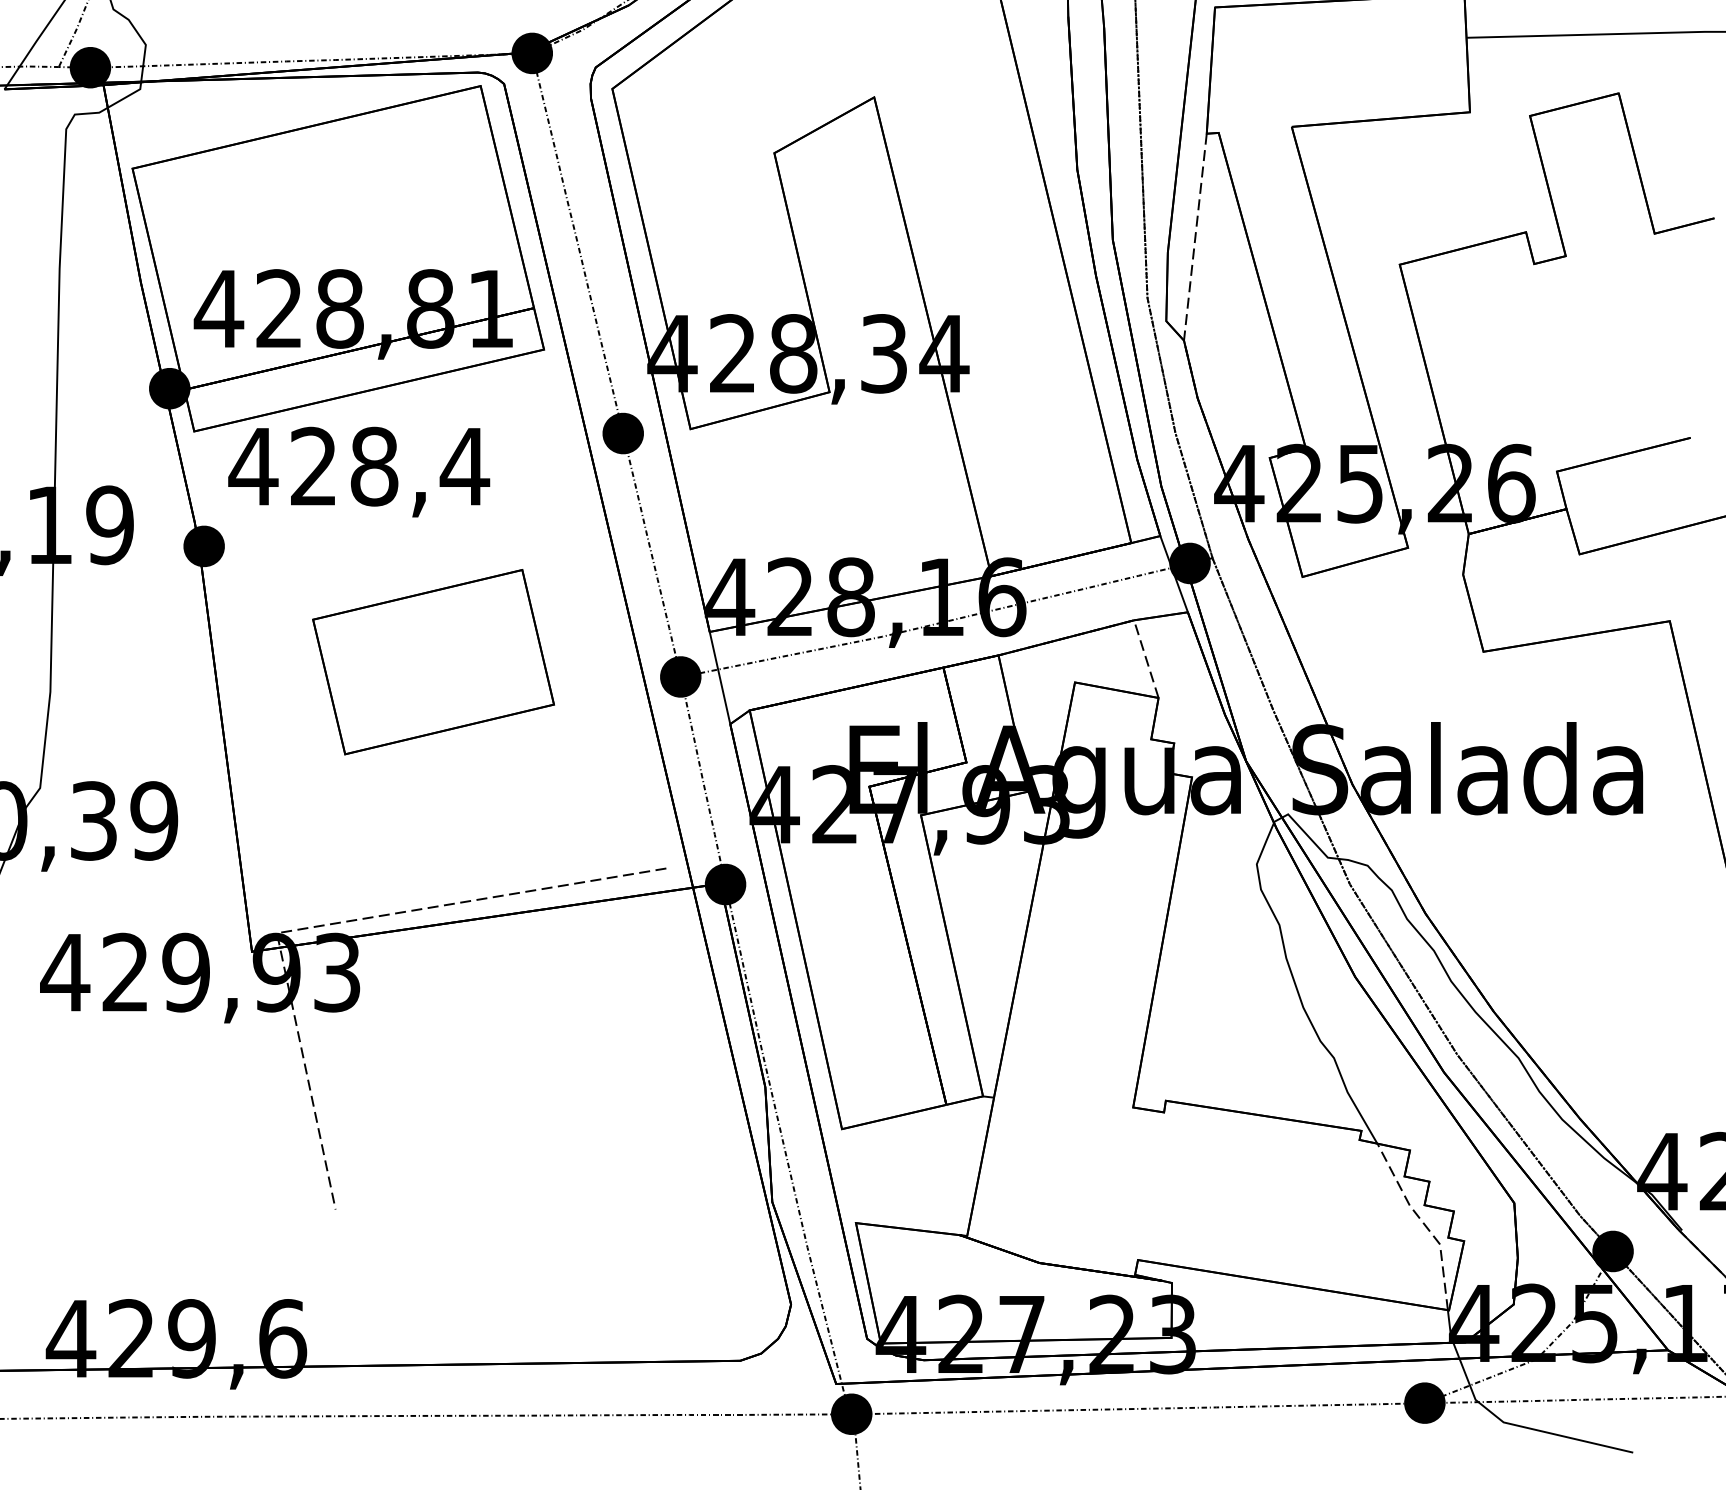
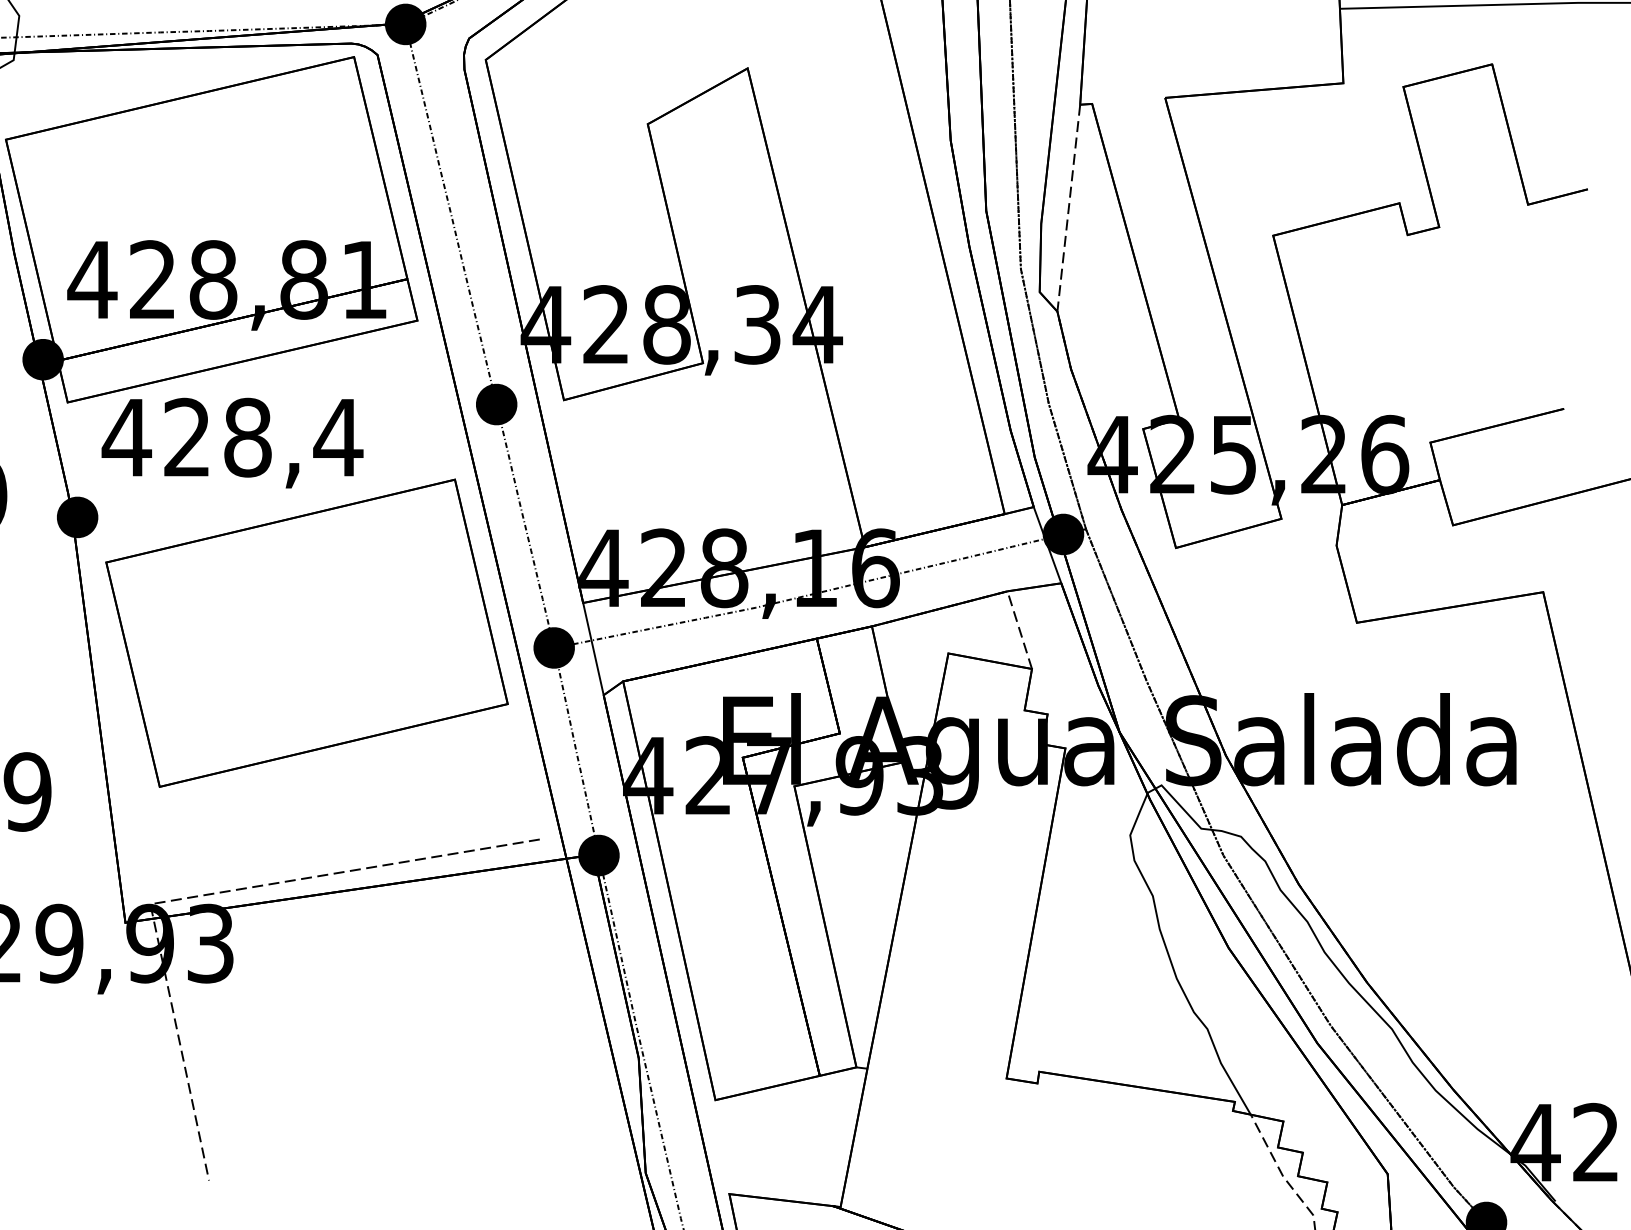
part: (433, 661) -> (306, 632), size x1.67

